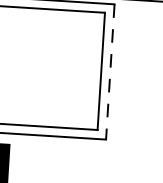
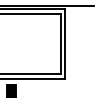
line: (110, 71) -> (65, 43), dashed -> solid

